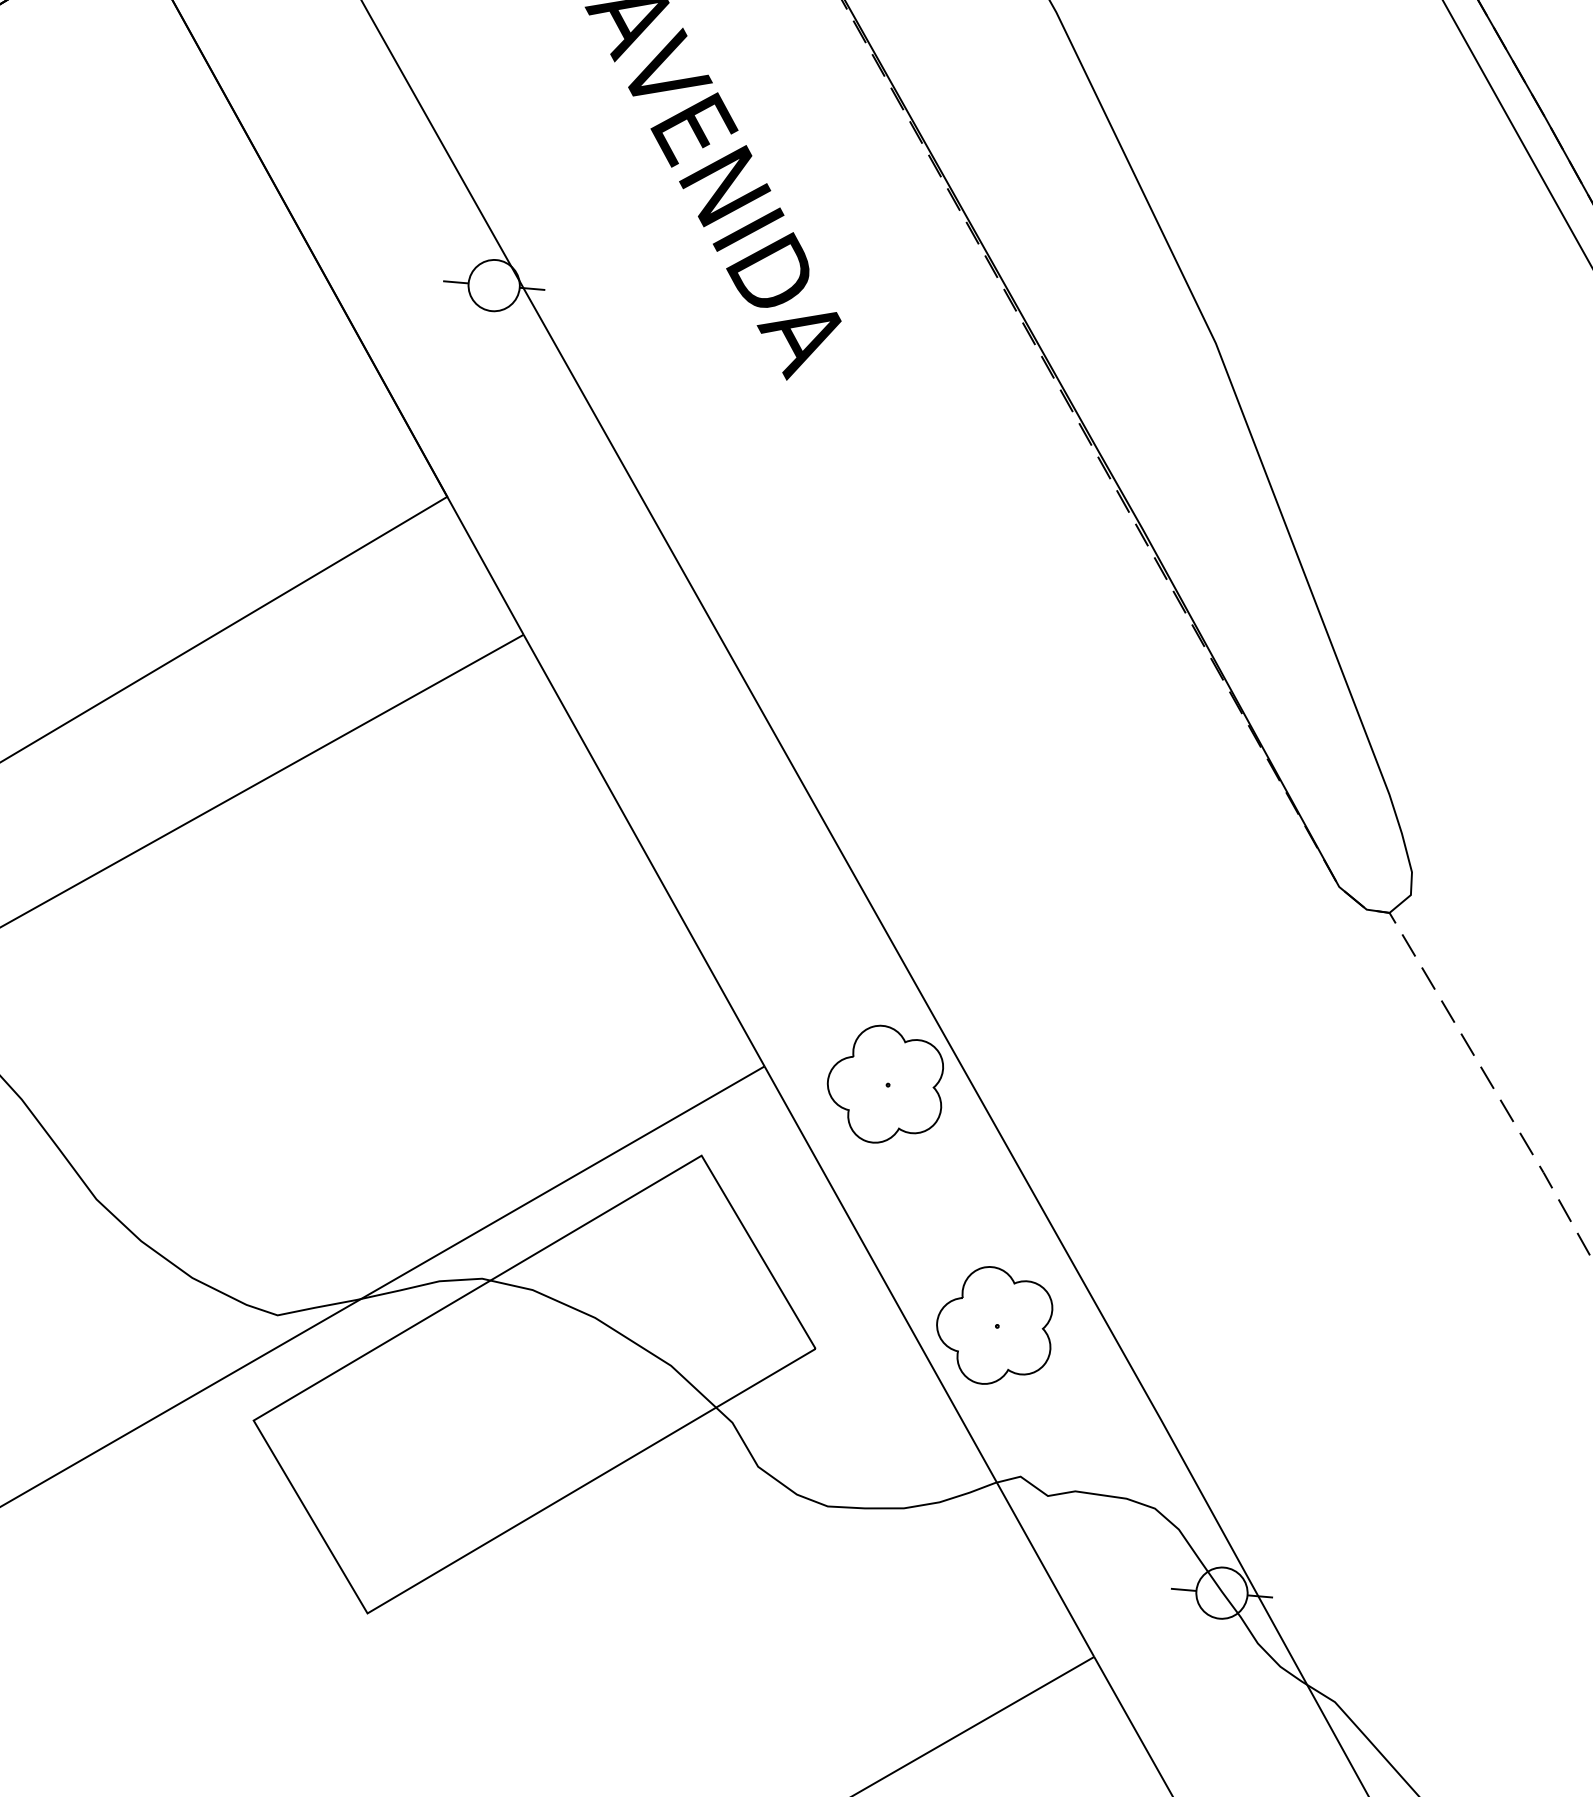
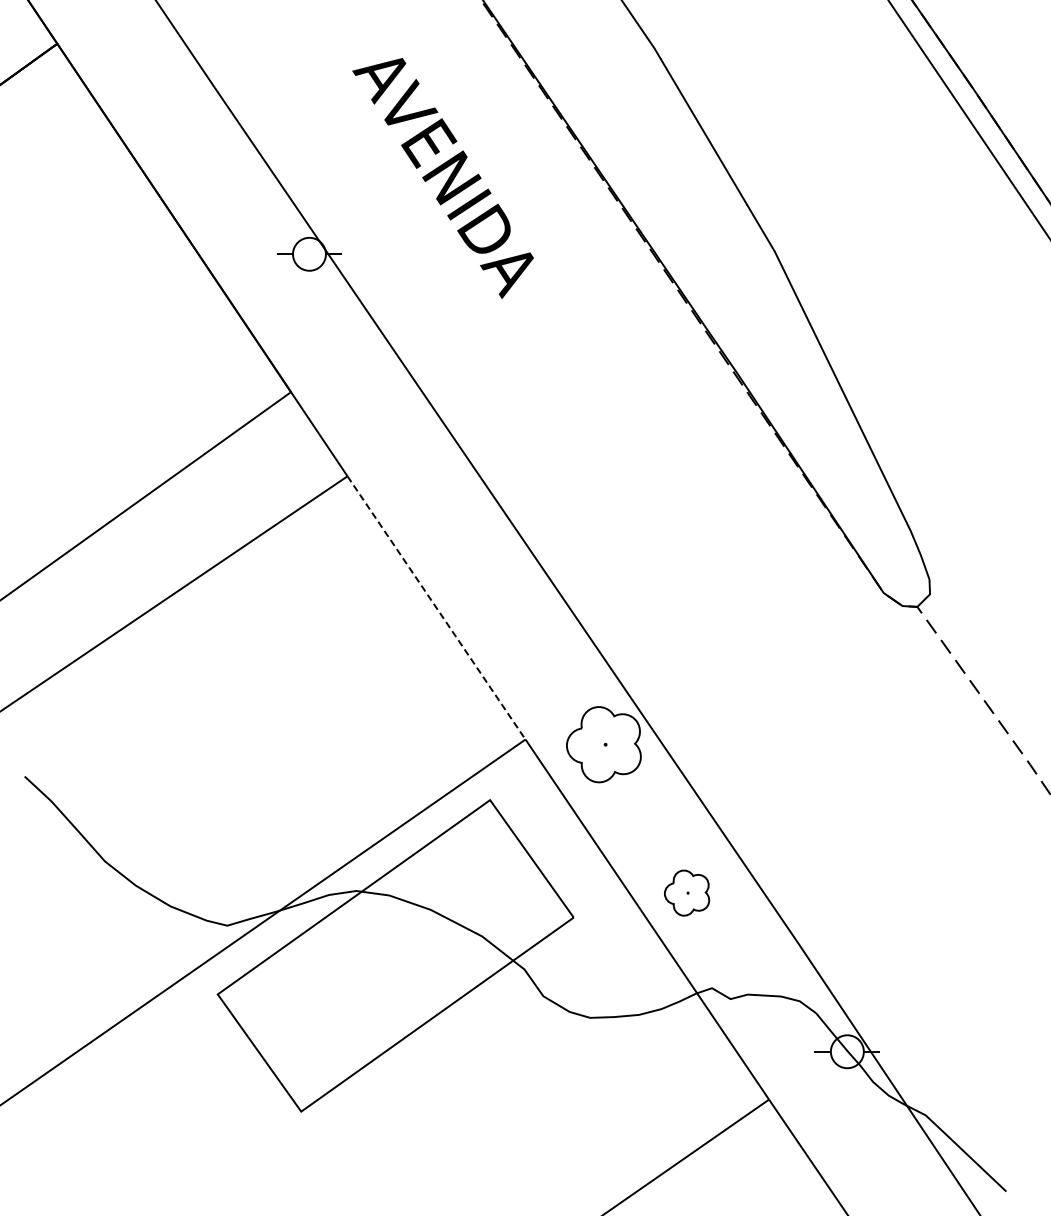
line: (644, 849) -> (436, 607), solid -> dashed
part: (993, 1324) -> (686, 892), size x0.6

